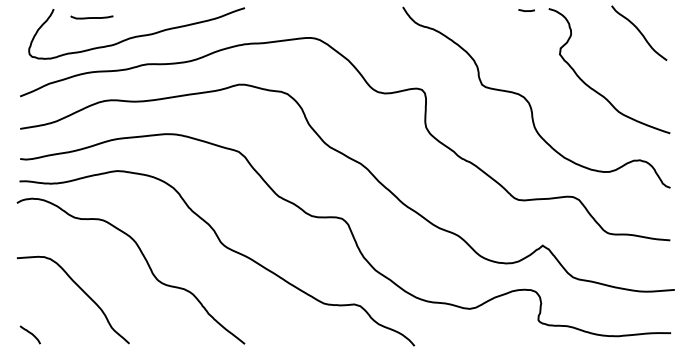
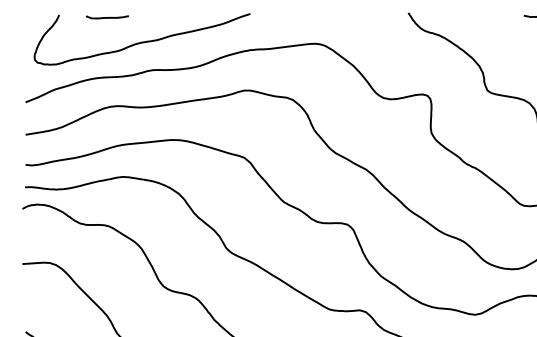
curve: (91, 17) -> (106, 17), moved

